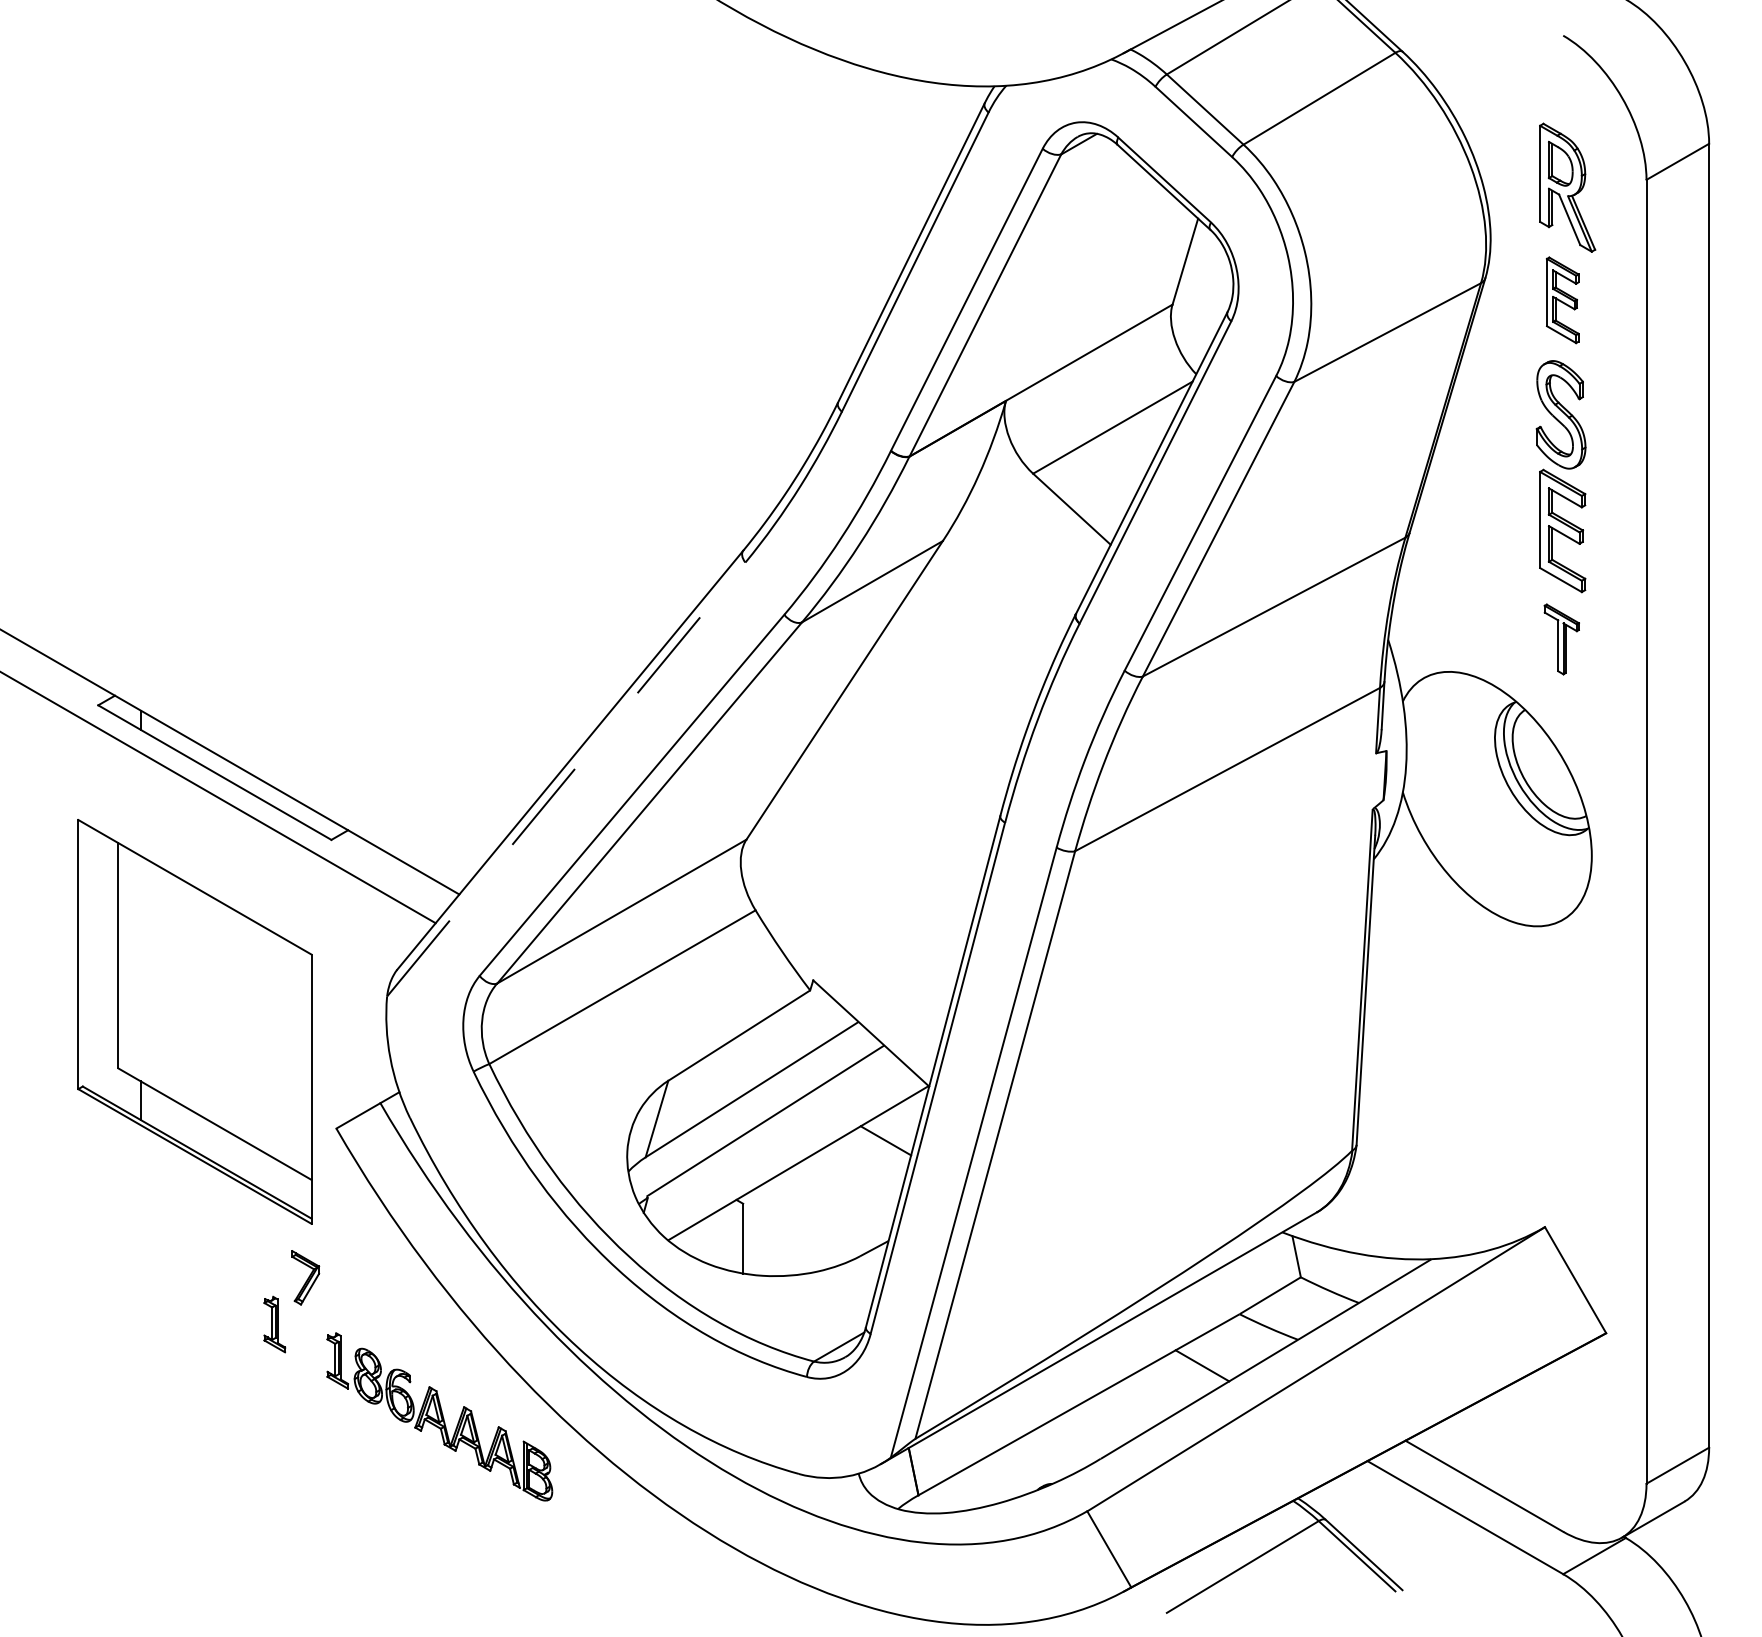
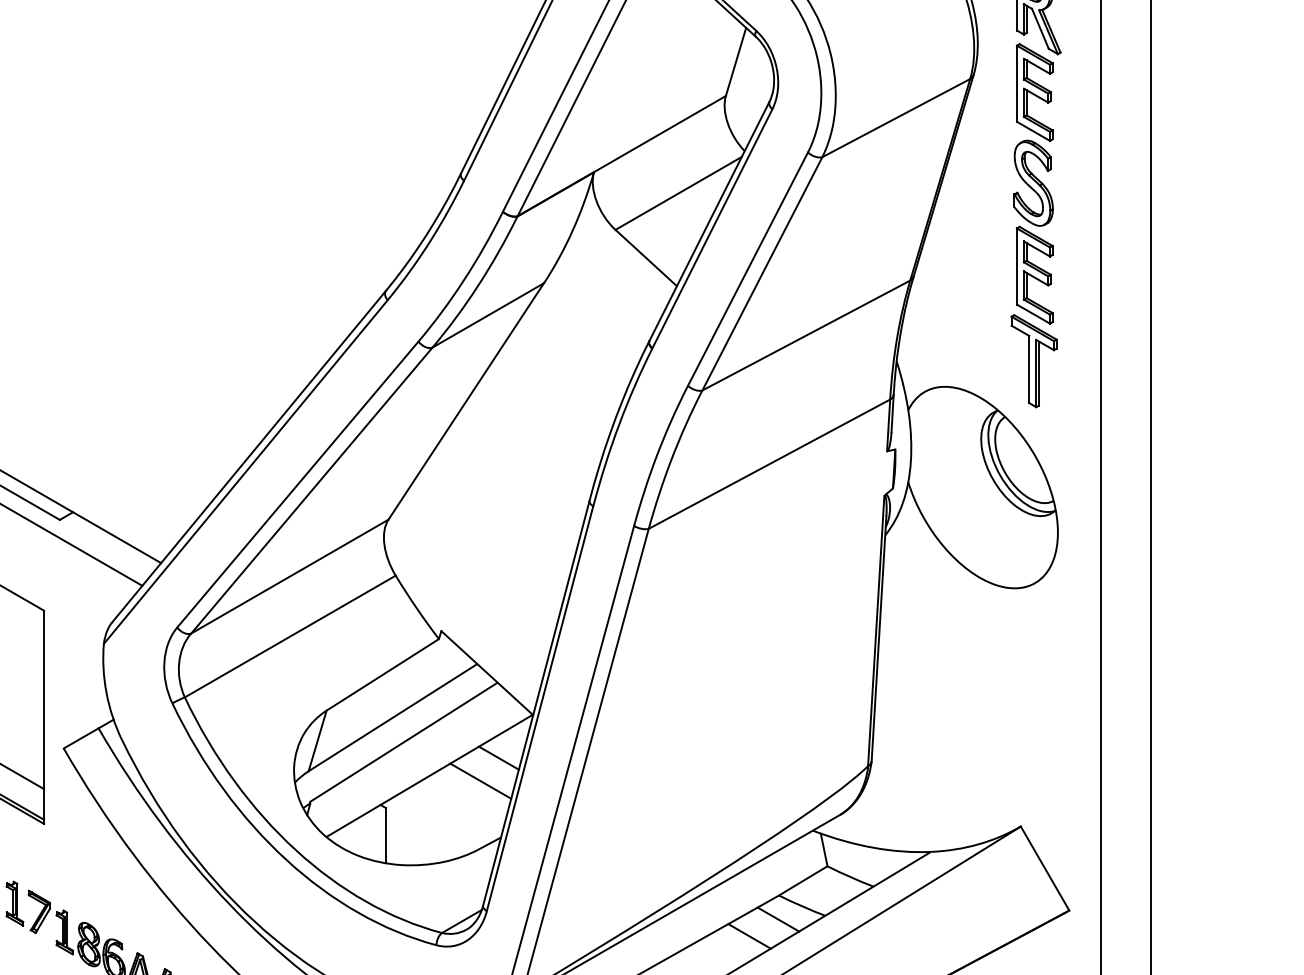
part: (1562, 300) -> (1034, 92), size x1.43
part: (1561, 639) -> (1033, 361), size x1.67
line: (566, 779) -> (245, 472), dashed -> solid
line: (862, 1169) -> (480, 780), added
part: (305, 1277) -> (39, 911), moved
line: (1238, 1344) -> (778, 919), added

